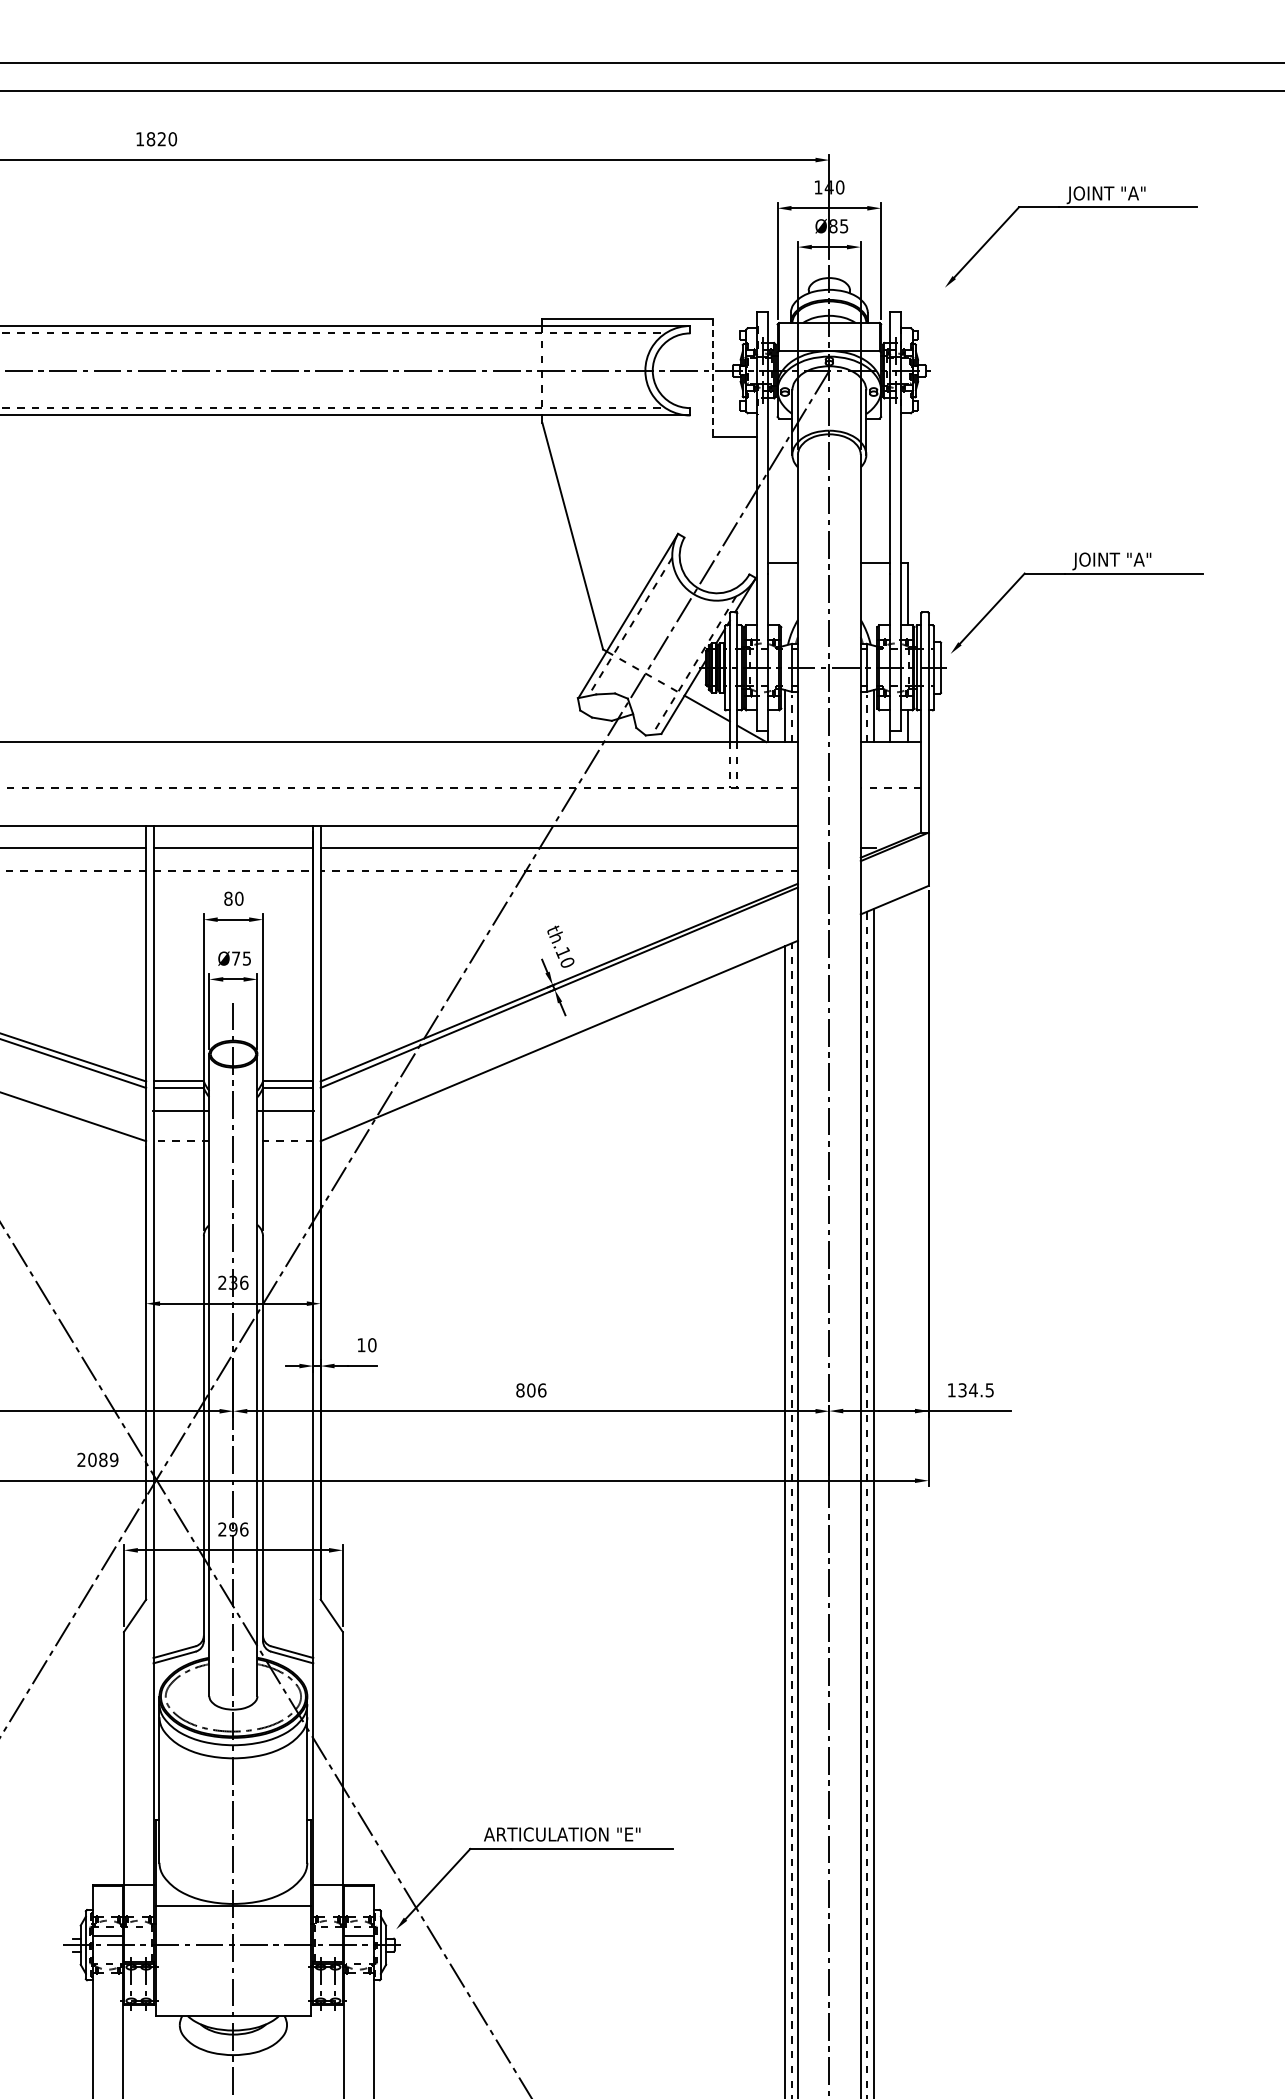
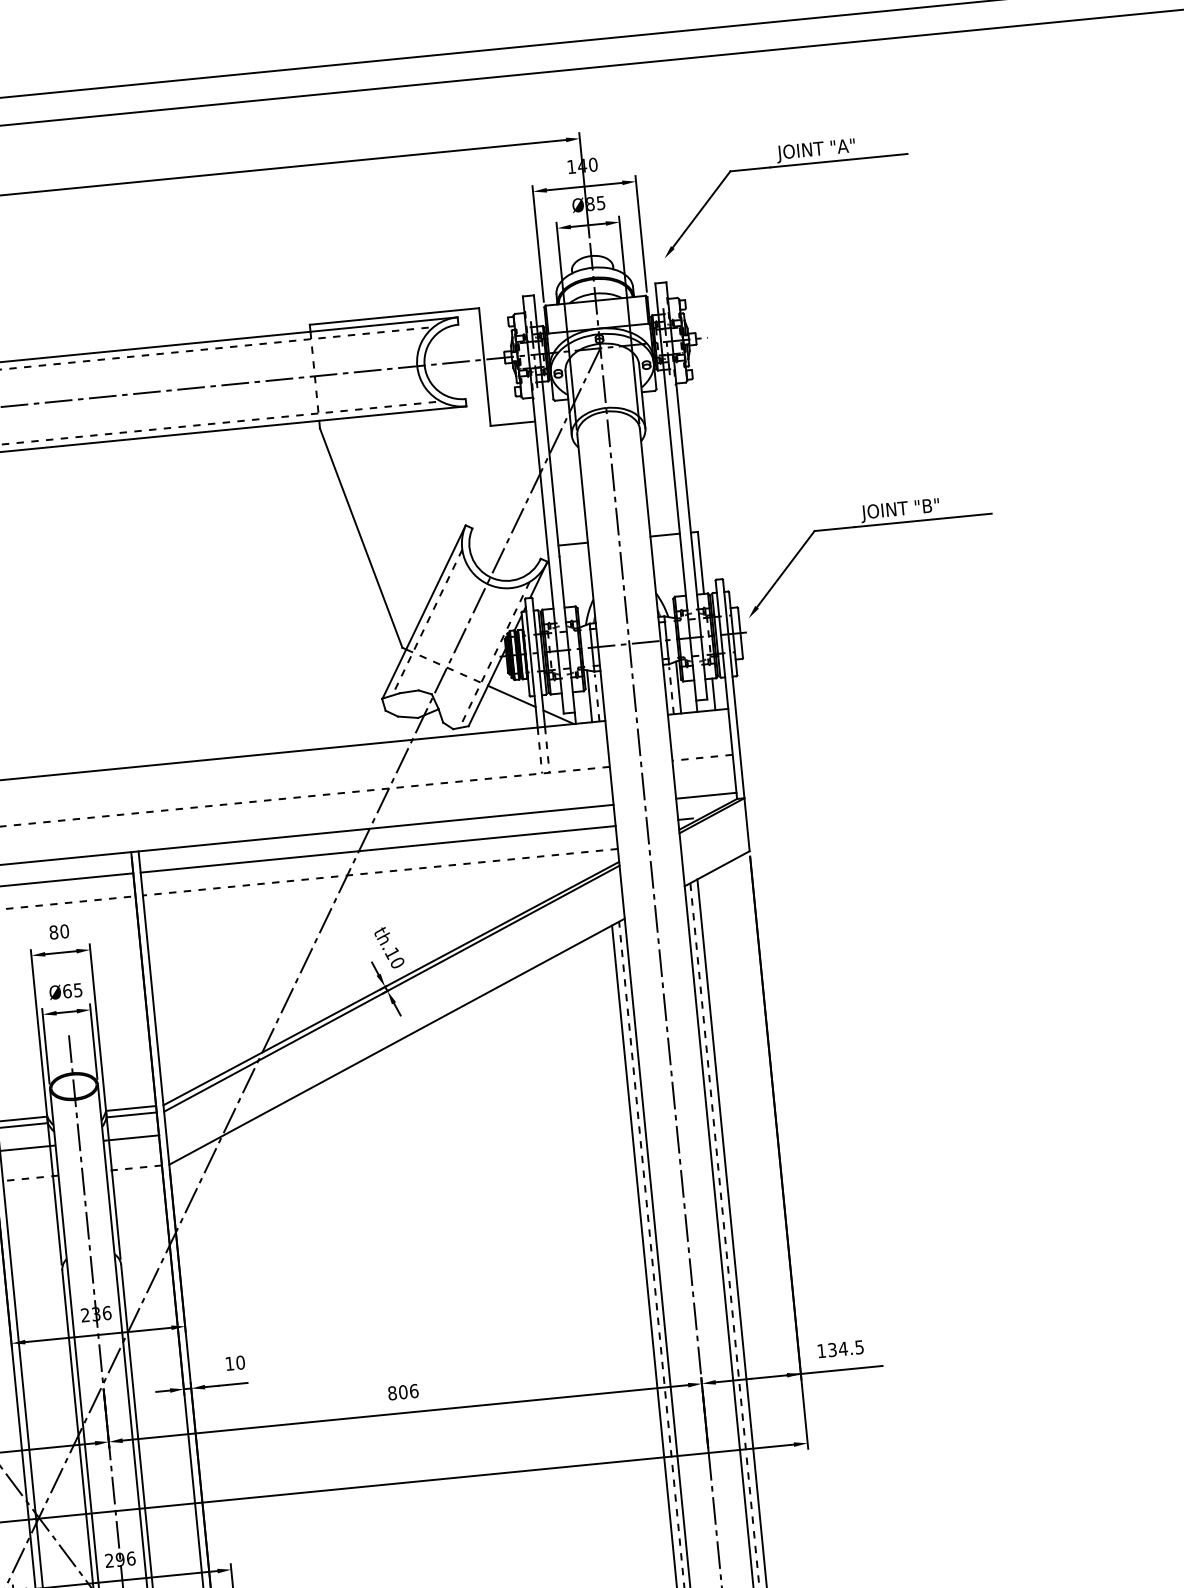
part: (1071, 207) -> (782, 166), moved
line: (712, 378) -> (484, 367), dashed -> solid
text: (1138, 559) -> (926, 505), JOINT "A" -> JOINT "B"
line: (890, 826) -> (705, 795), added
text: (236, 958) -> (67, 991), Ø75 -> Ø65

